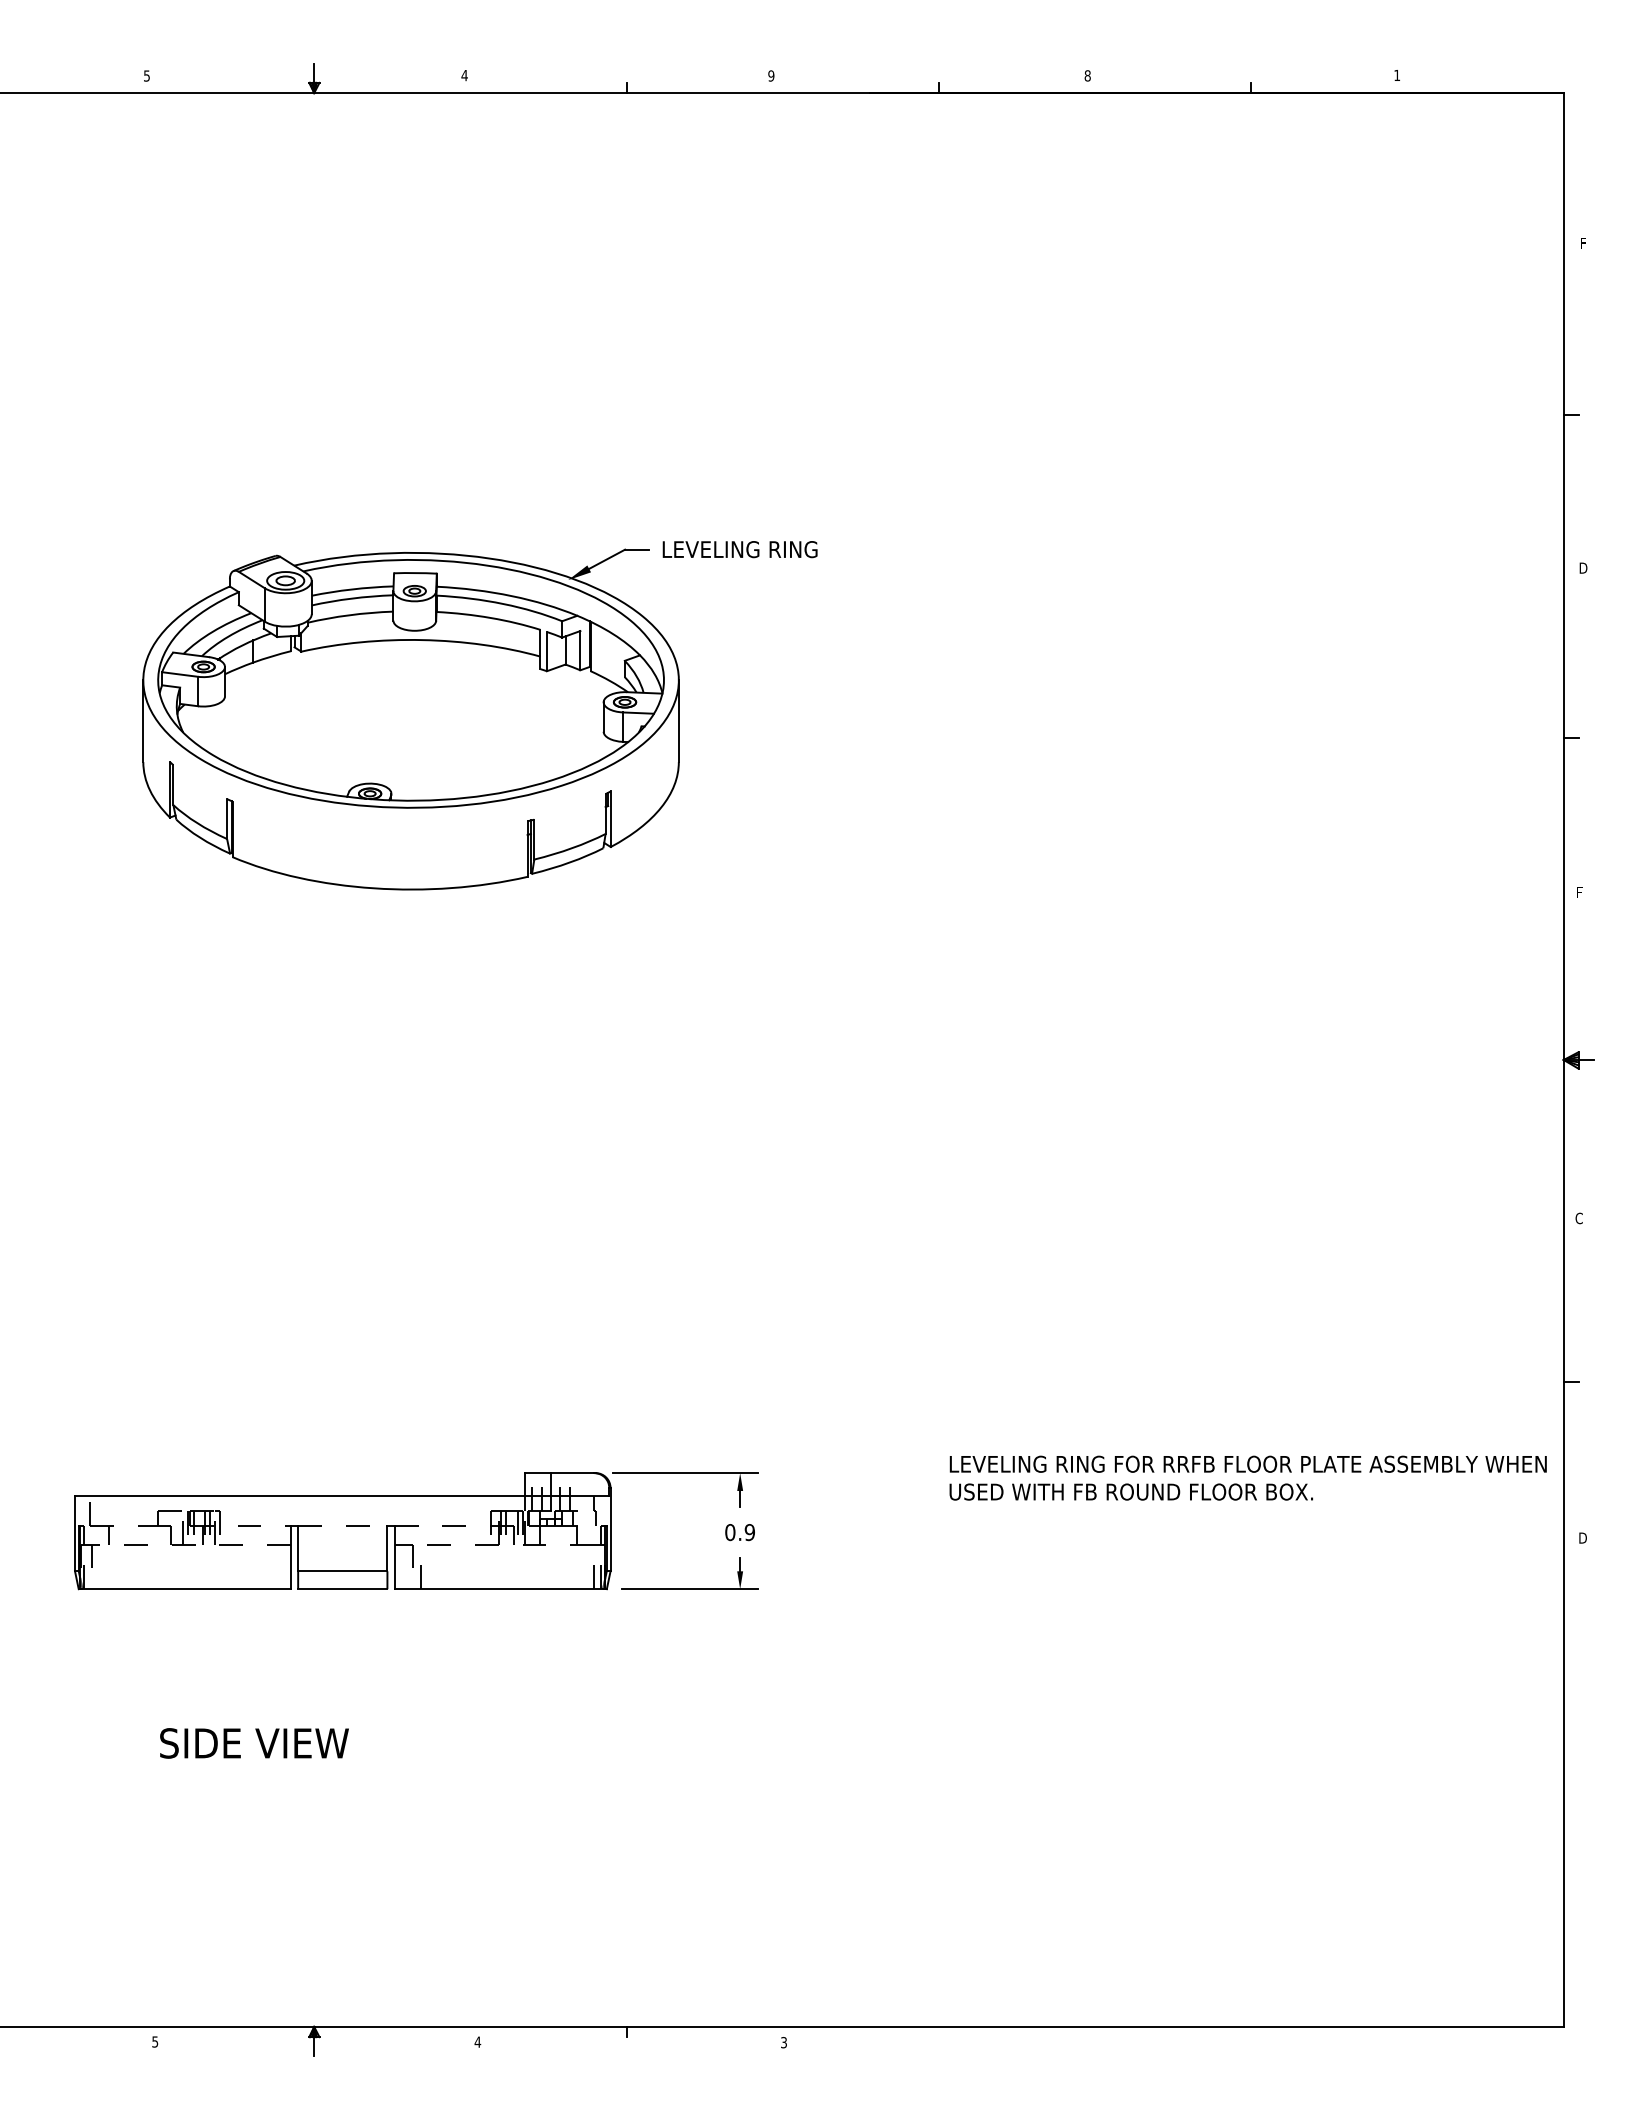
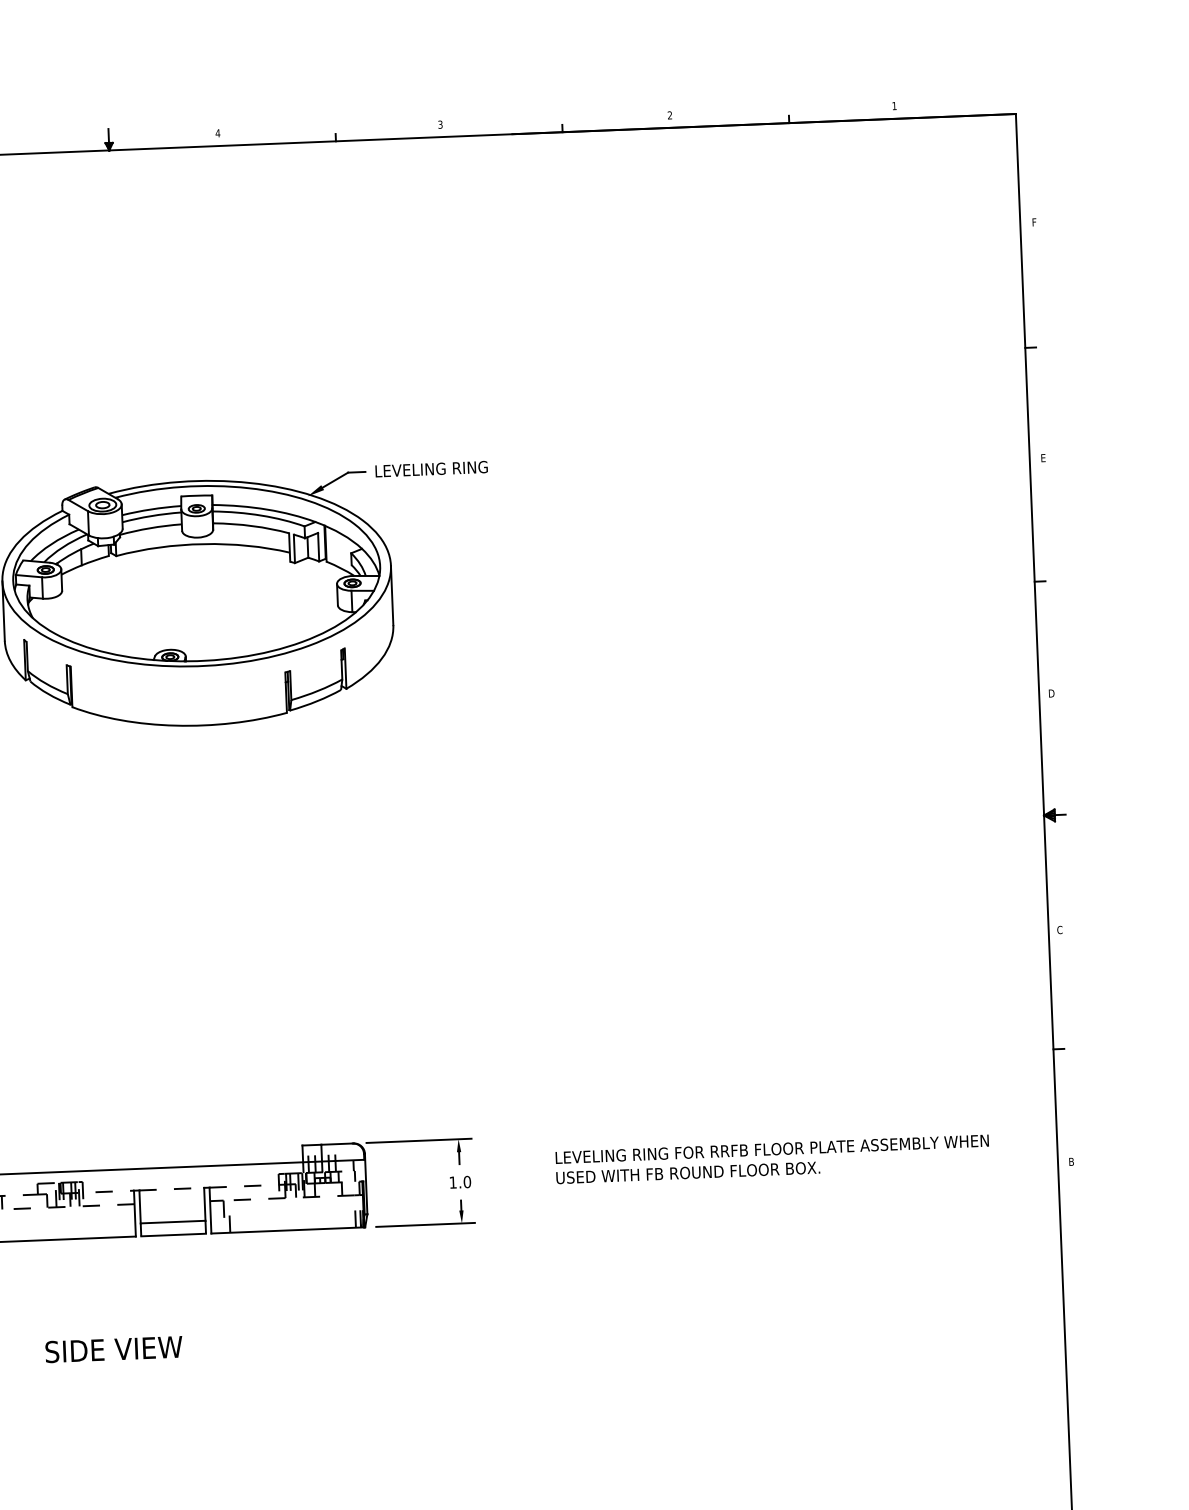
text: (771, 75) -> (440, 124), 9 -> 3
text: (1087, 75) -> (669, 115), 8 -> 2
text: (1583, 567) -> (1044, 457), D -> E
text: (1580, 892) -> (1051, 693), F -> D
text: (1247, 1477) -> (772, 1158), moved
text: (739, 1532) -> (459, 1182), 0.9 -> 1.0
text: (1583, 1537) -> (1072, 1161), D -> B

